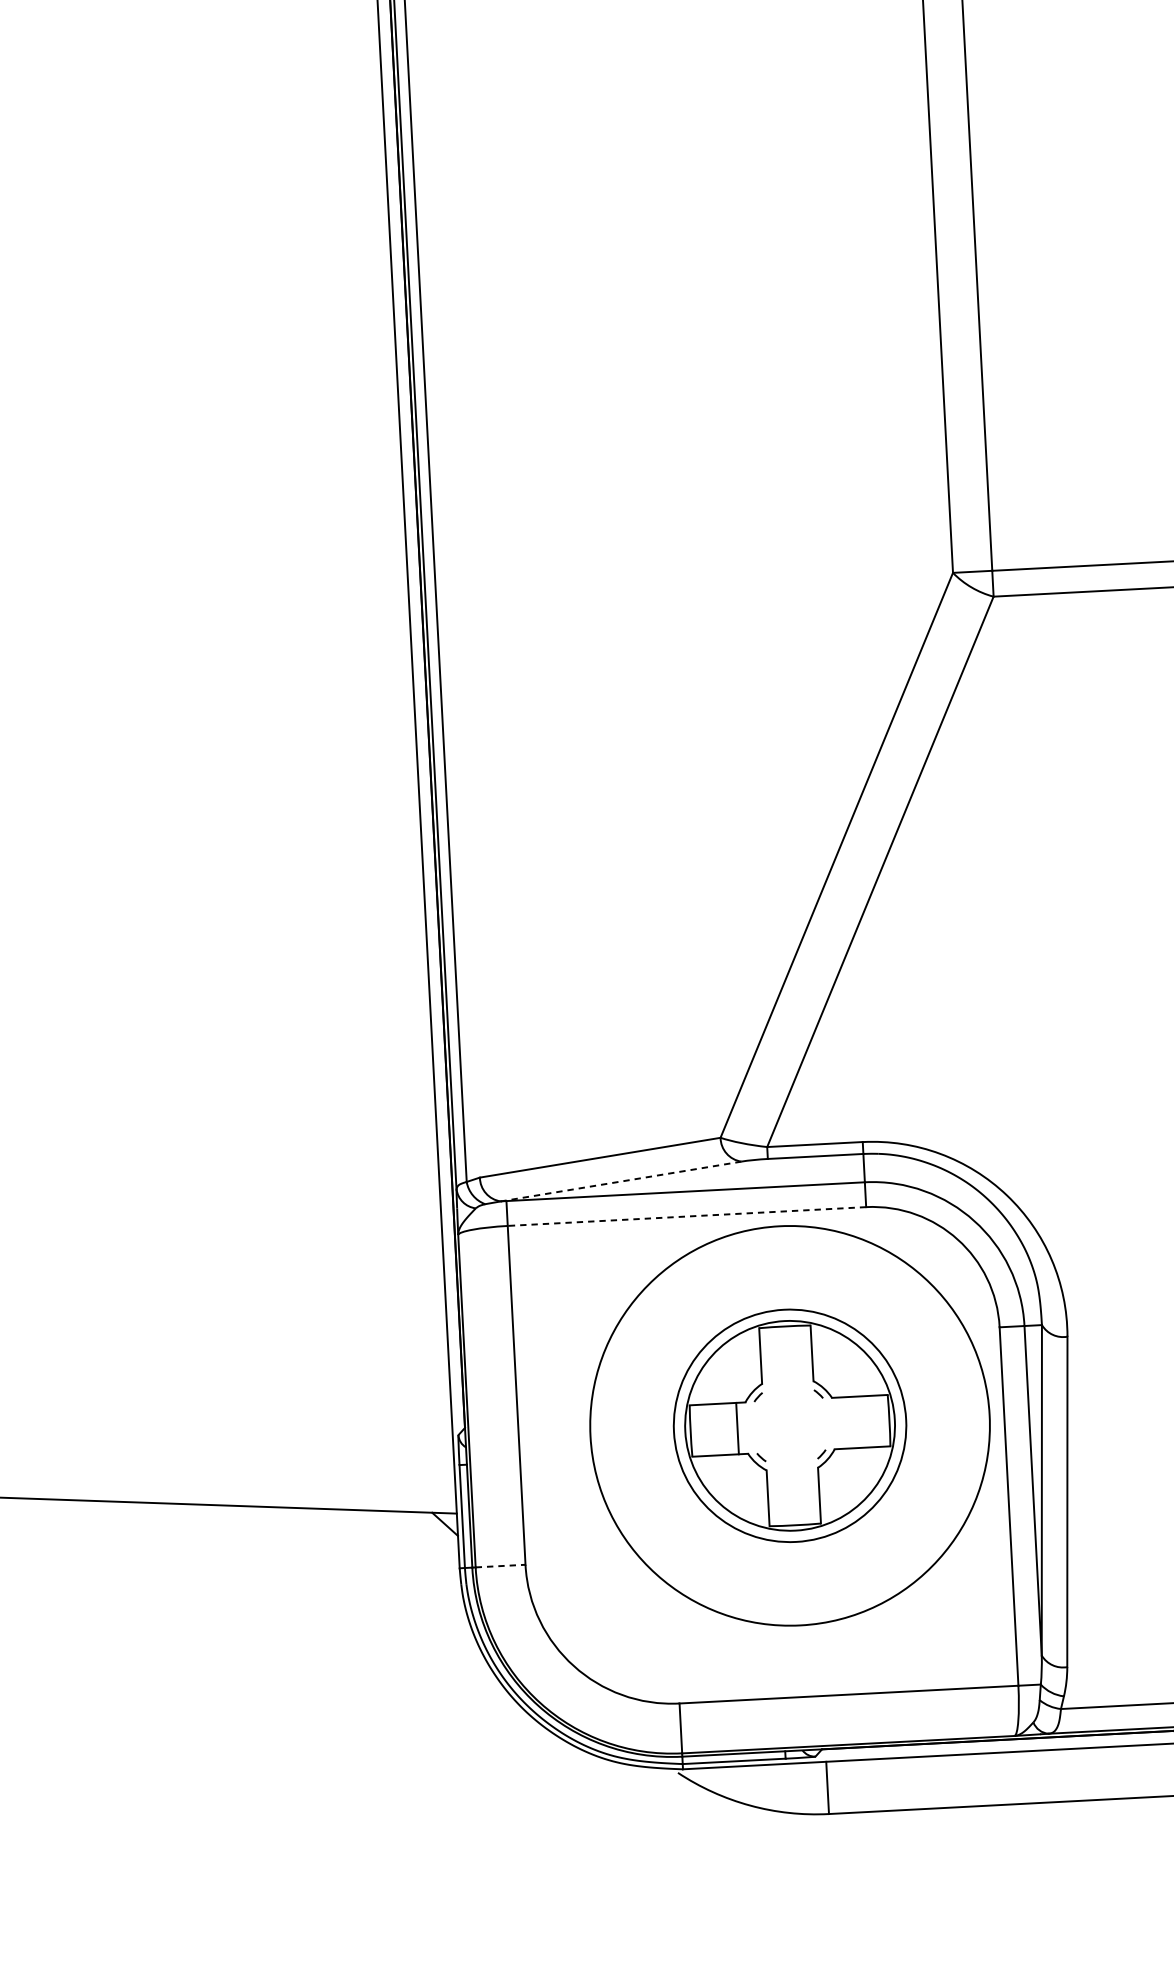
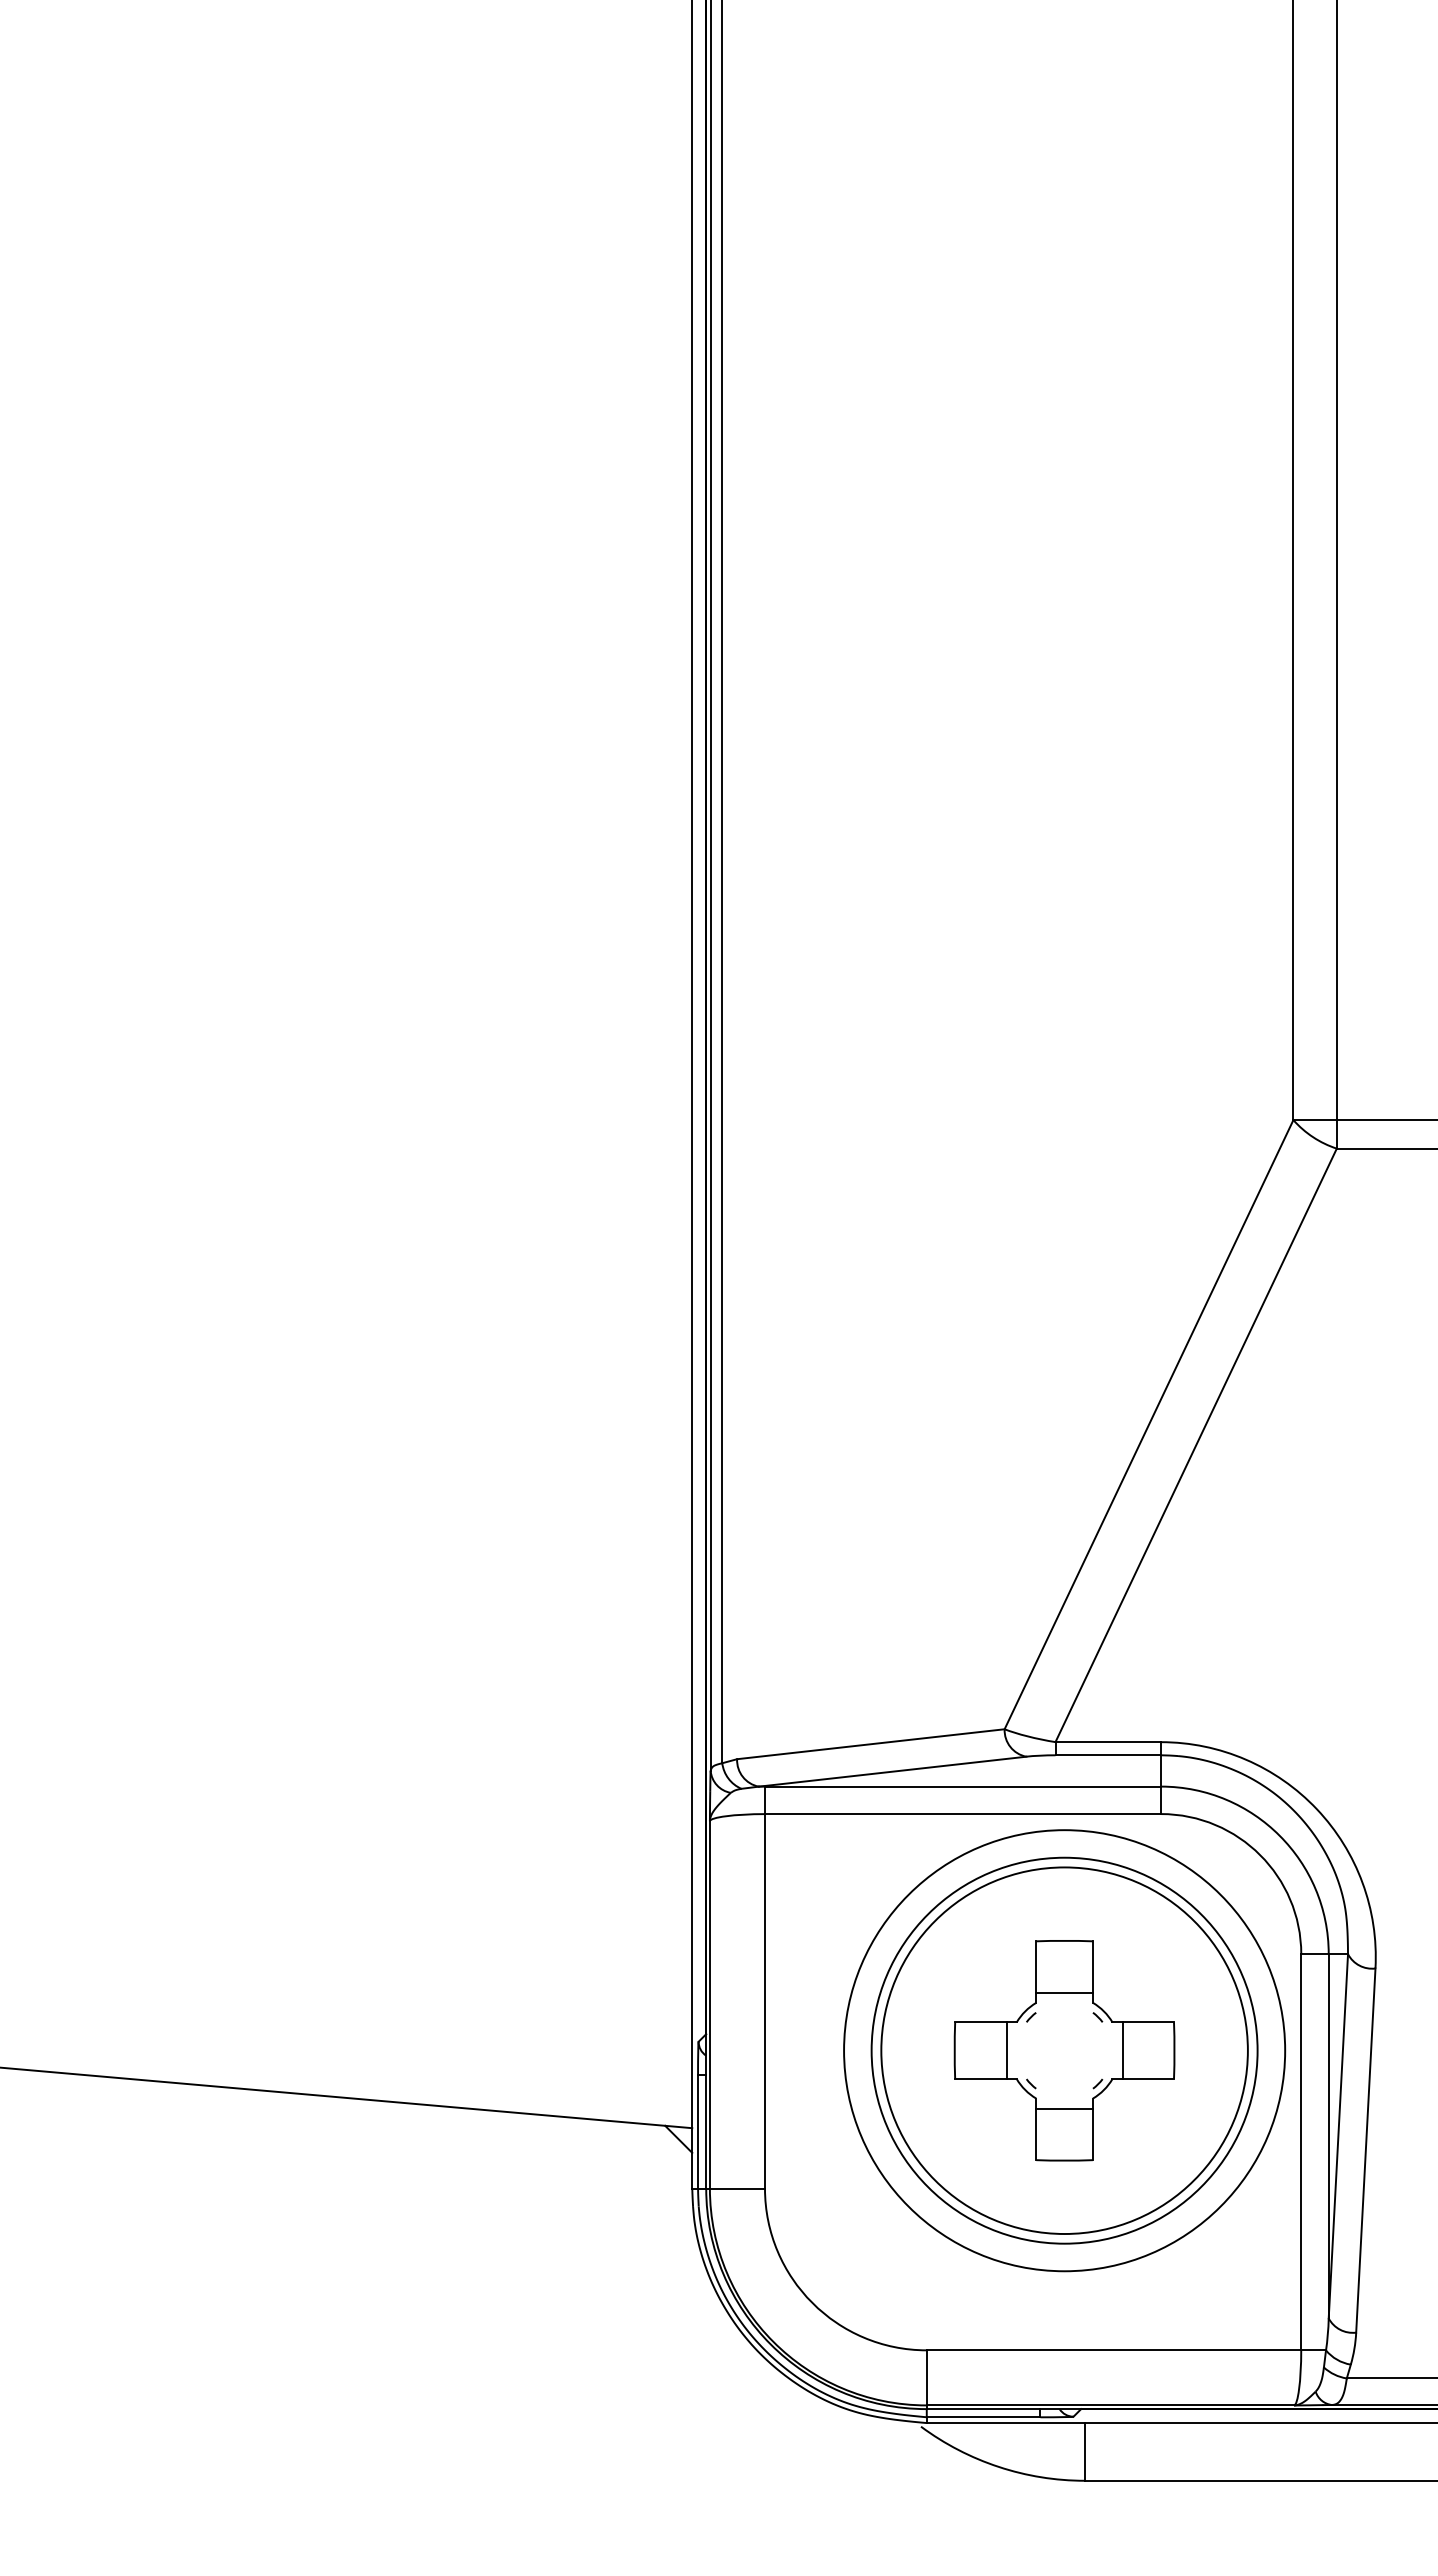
line: (621, 1181) -> (892, 1771), dashed -> solid
line: (686, 1216) -> (962, 1814), dashed -> solid
line: (787, 1373) -> (1064, 1992), added
line: (842, 1422) -> (1122, 2050), added
circle: (789, 1425) -> (1064, 2050), size x1.43
circle: (789, 1425) -> (1064, 2050), size x1.67
line: (792, 1478) -> (1064, 2108), added
line: (500, 1566) -> (737, 2188), dashed -> solid

